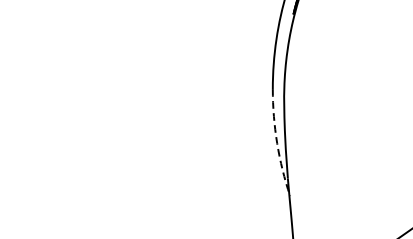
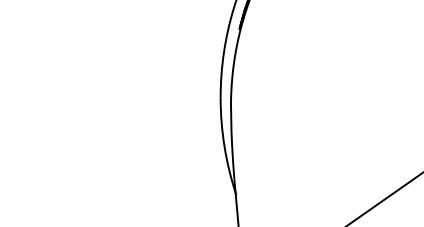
arc: (277, 143) -> (224, 147), dashed -> solid

